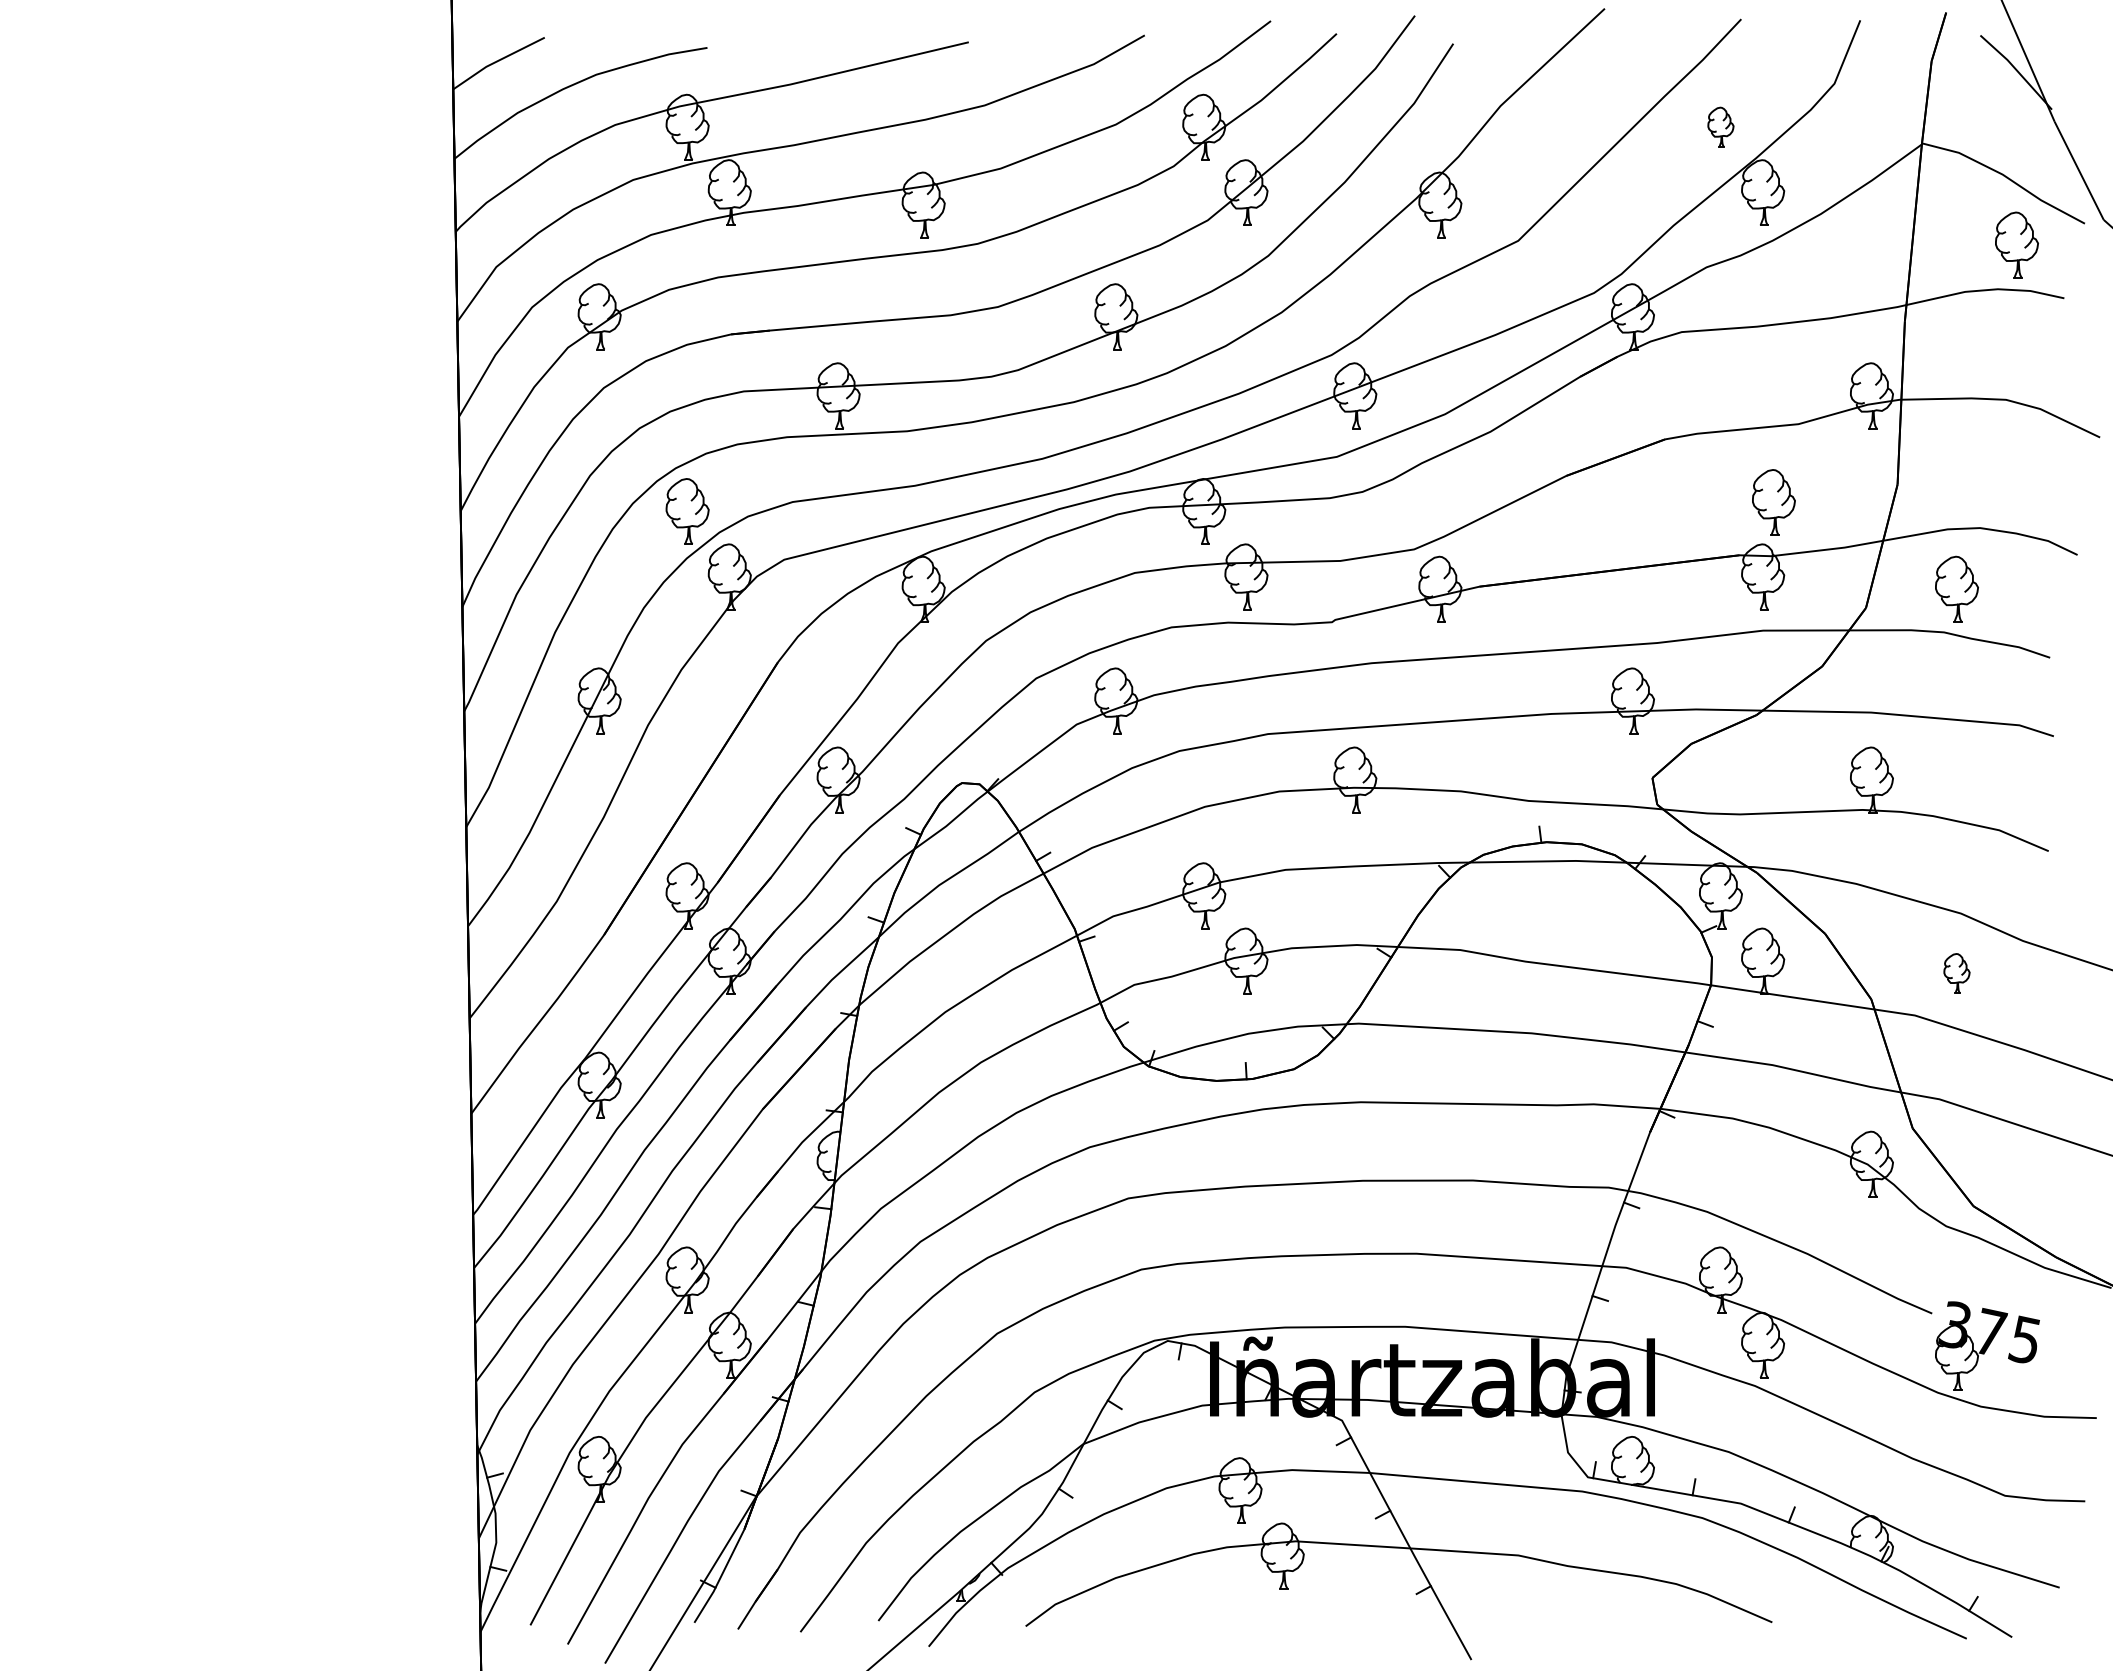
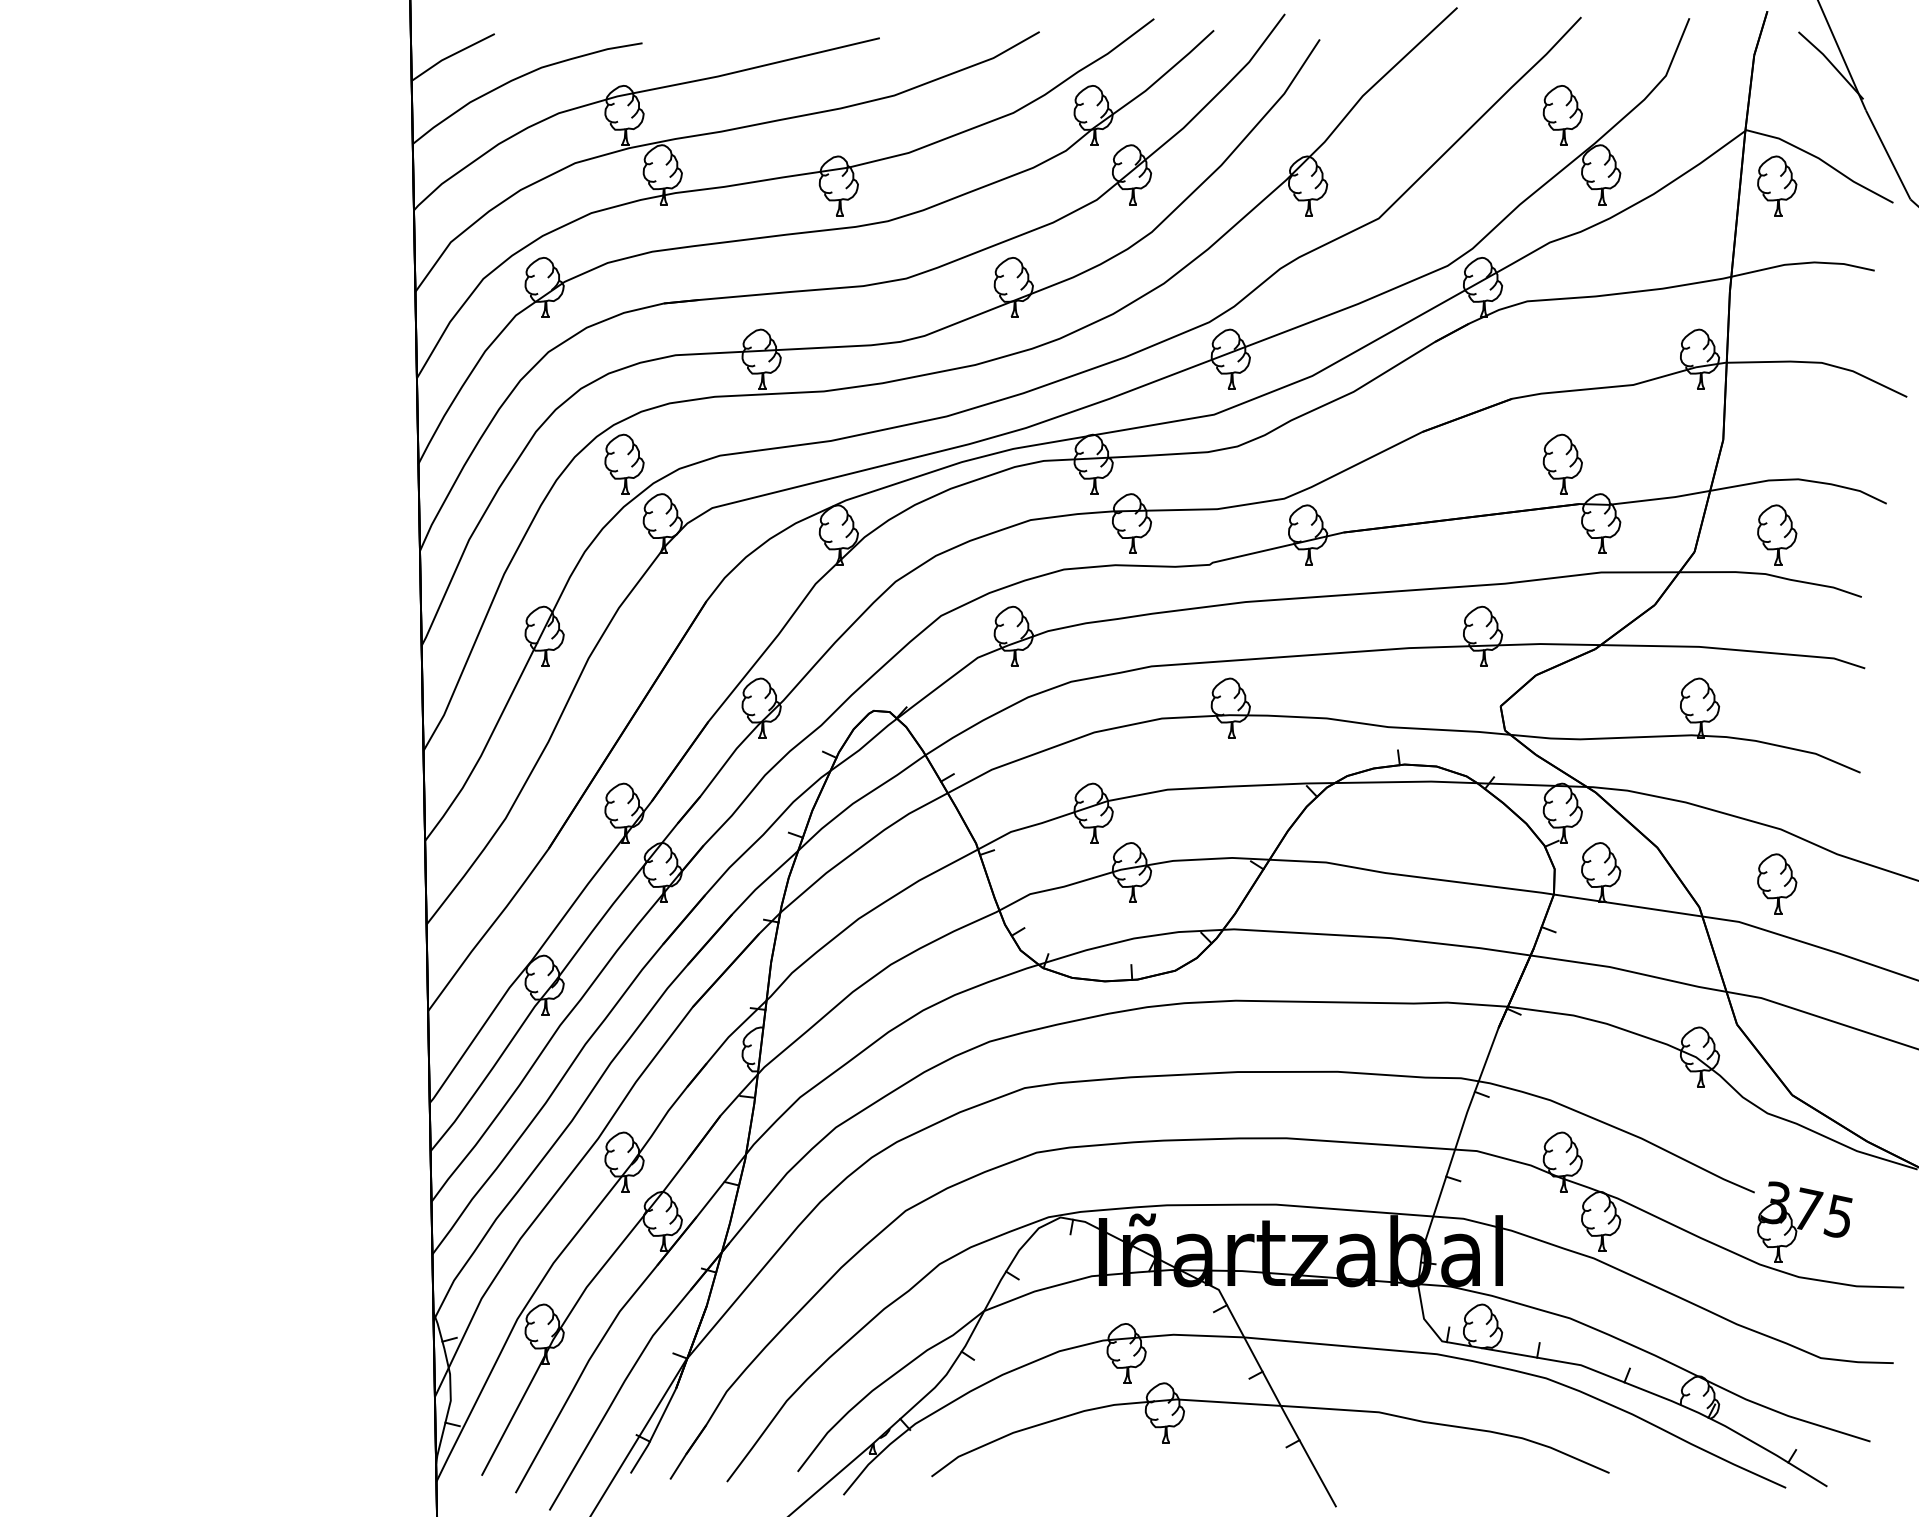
part: (1720, 126) -> (1562, 114), size x1.67
part: (2016, 244) -> (1776, 185), moved
part: (1773, 502) -> (1562, 464), moved
part: (1956, 973) -> (1776, 883), size x1.67

